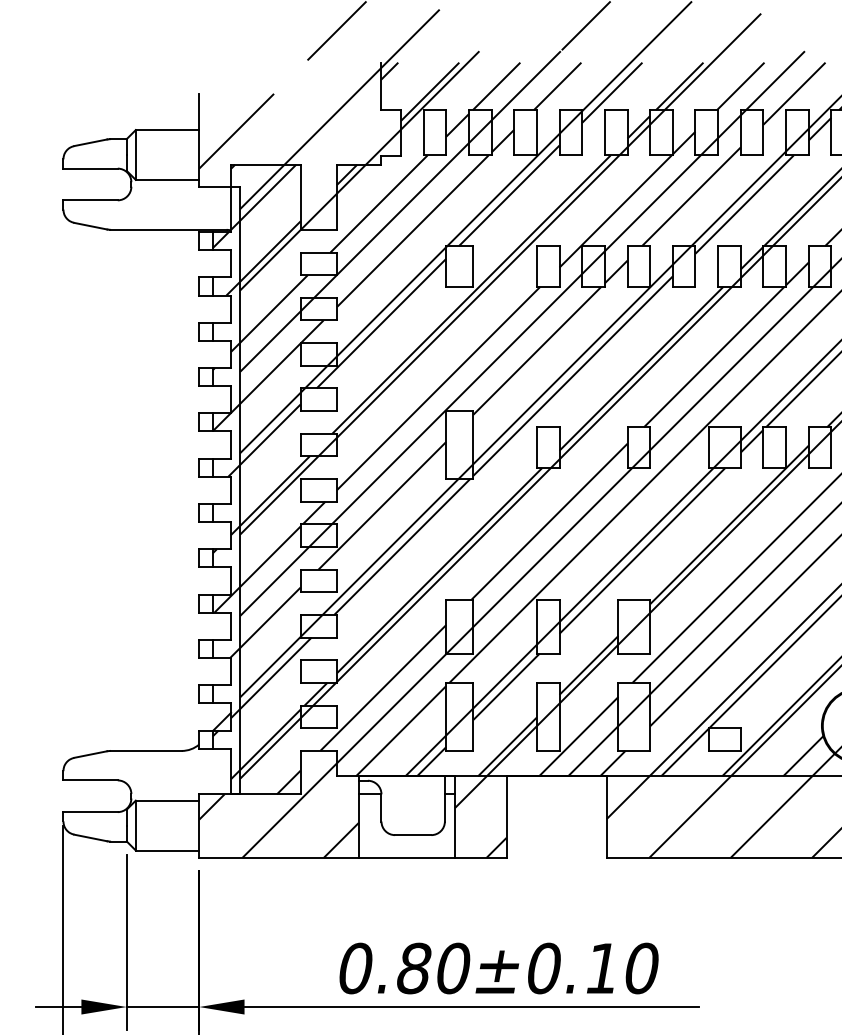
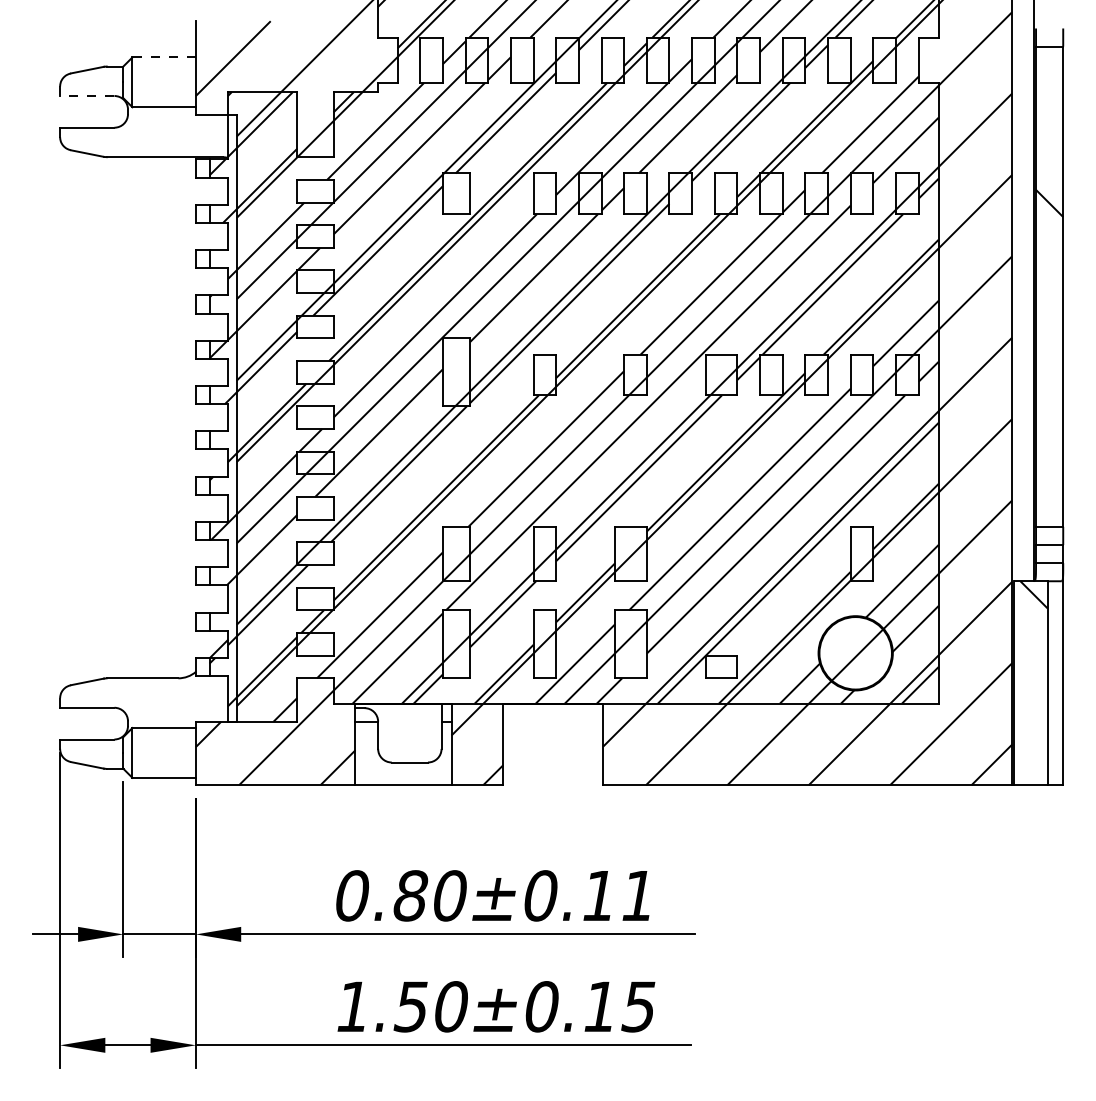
line: (167, 130) -> (164, 57), solid -> dashed
line: (89, 169) -> (86, 96), solid -> dashed
text: (641, 968) -> (638, 895), 0.80±0.10 -> 0.80±0.11

